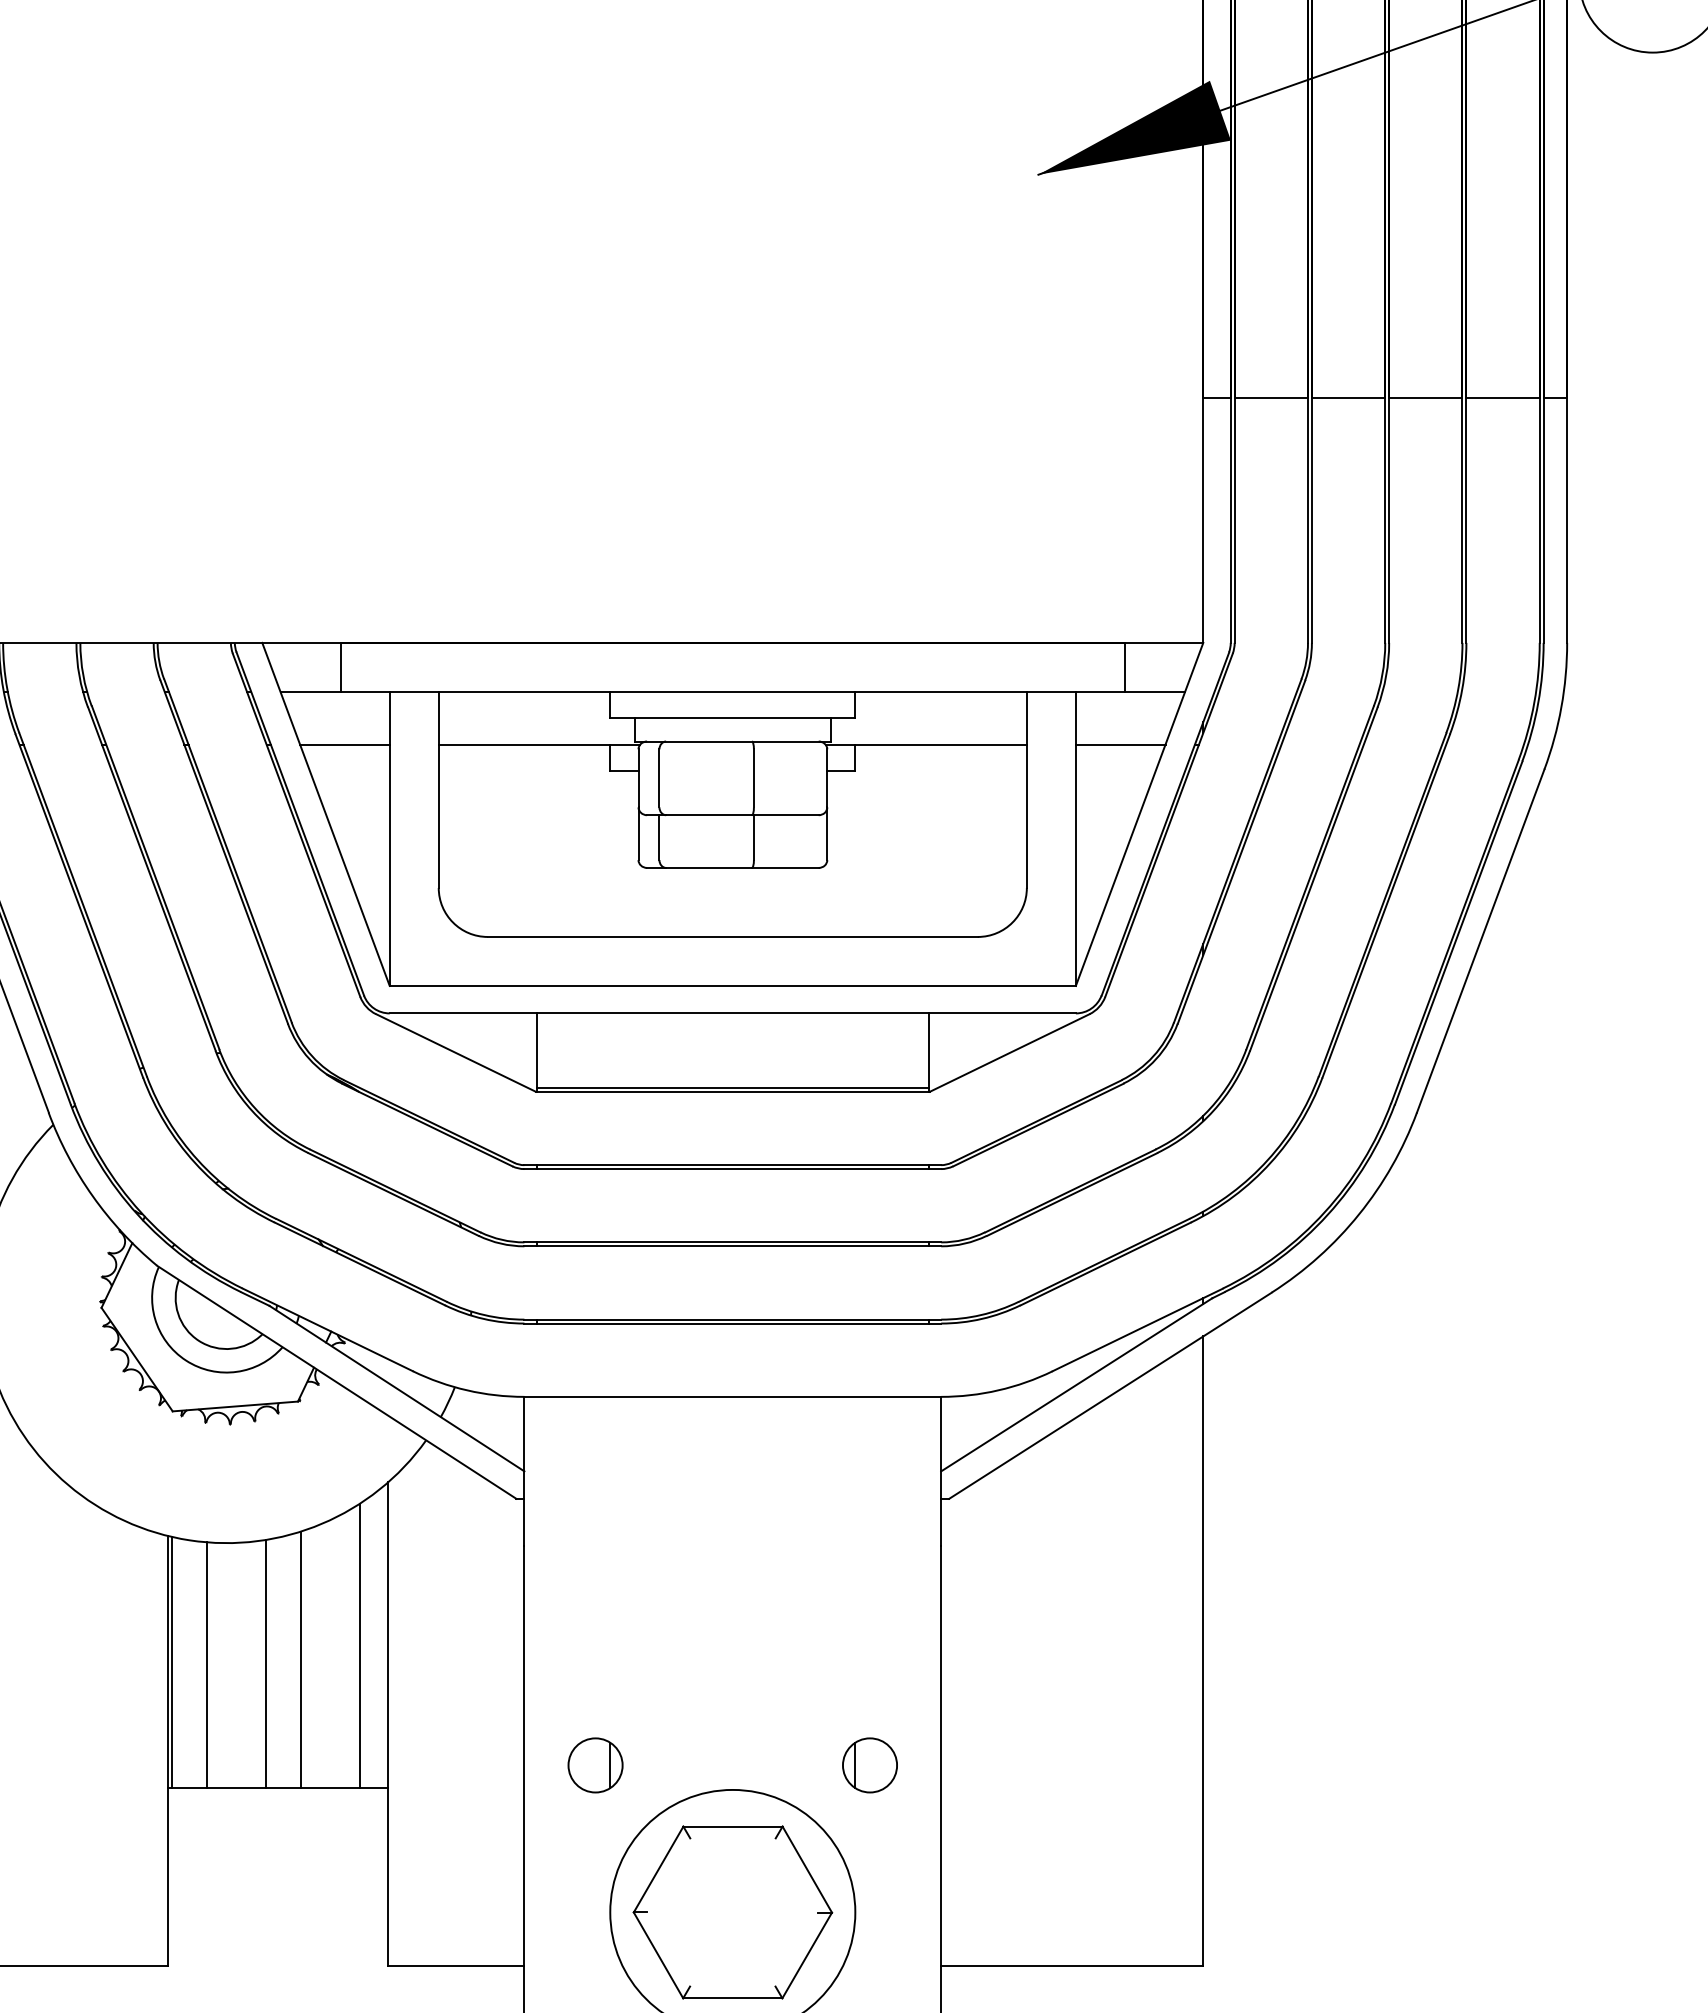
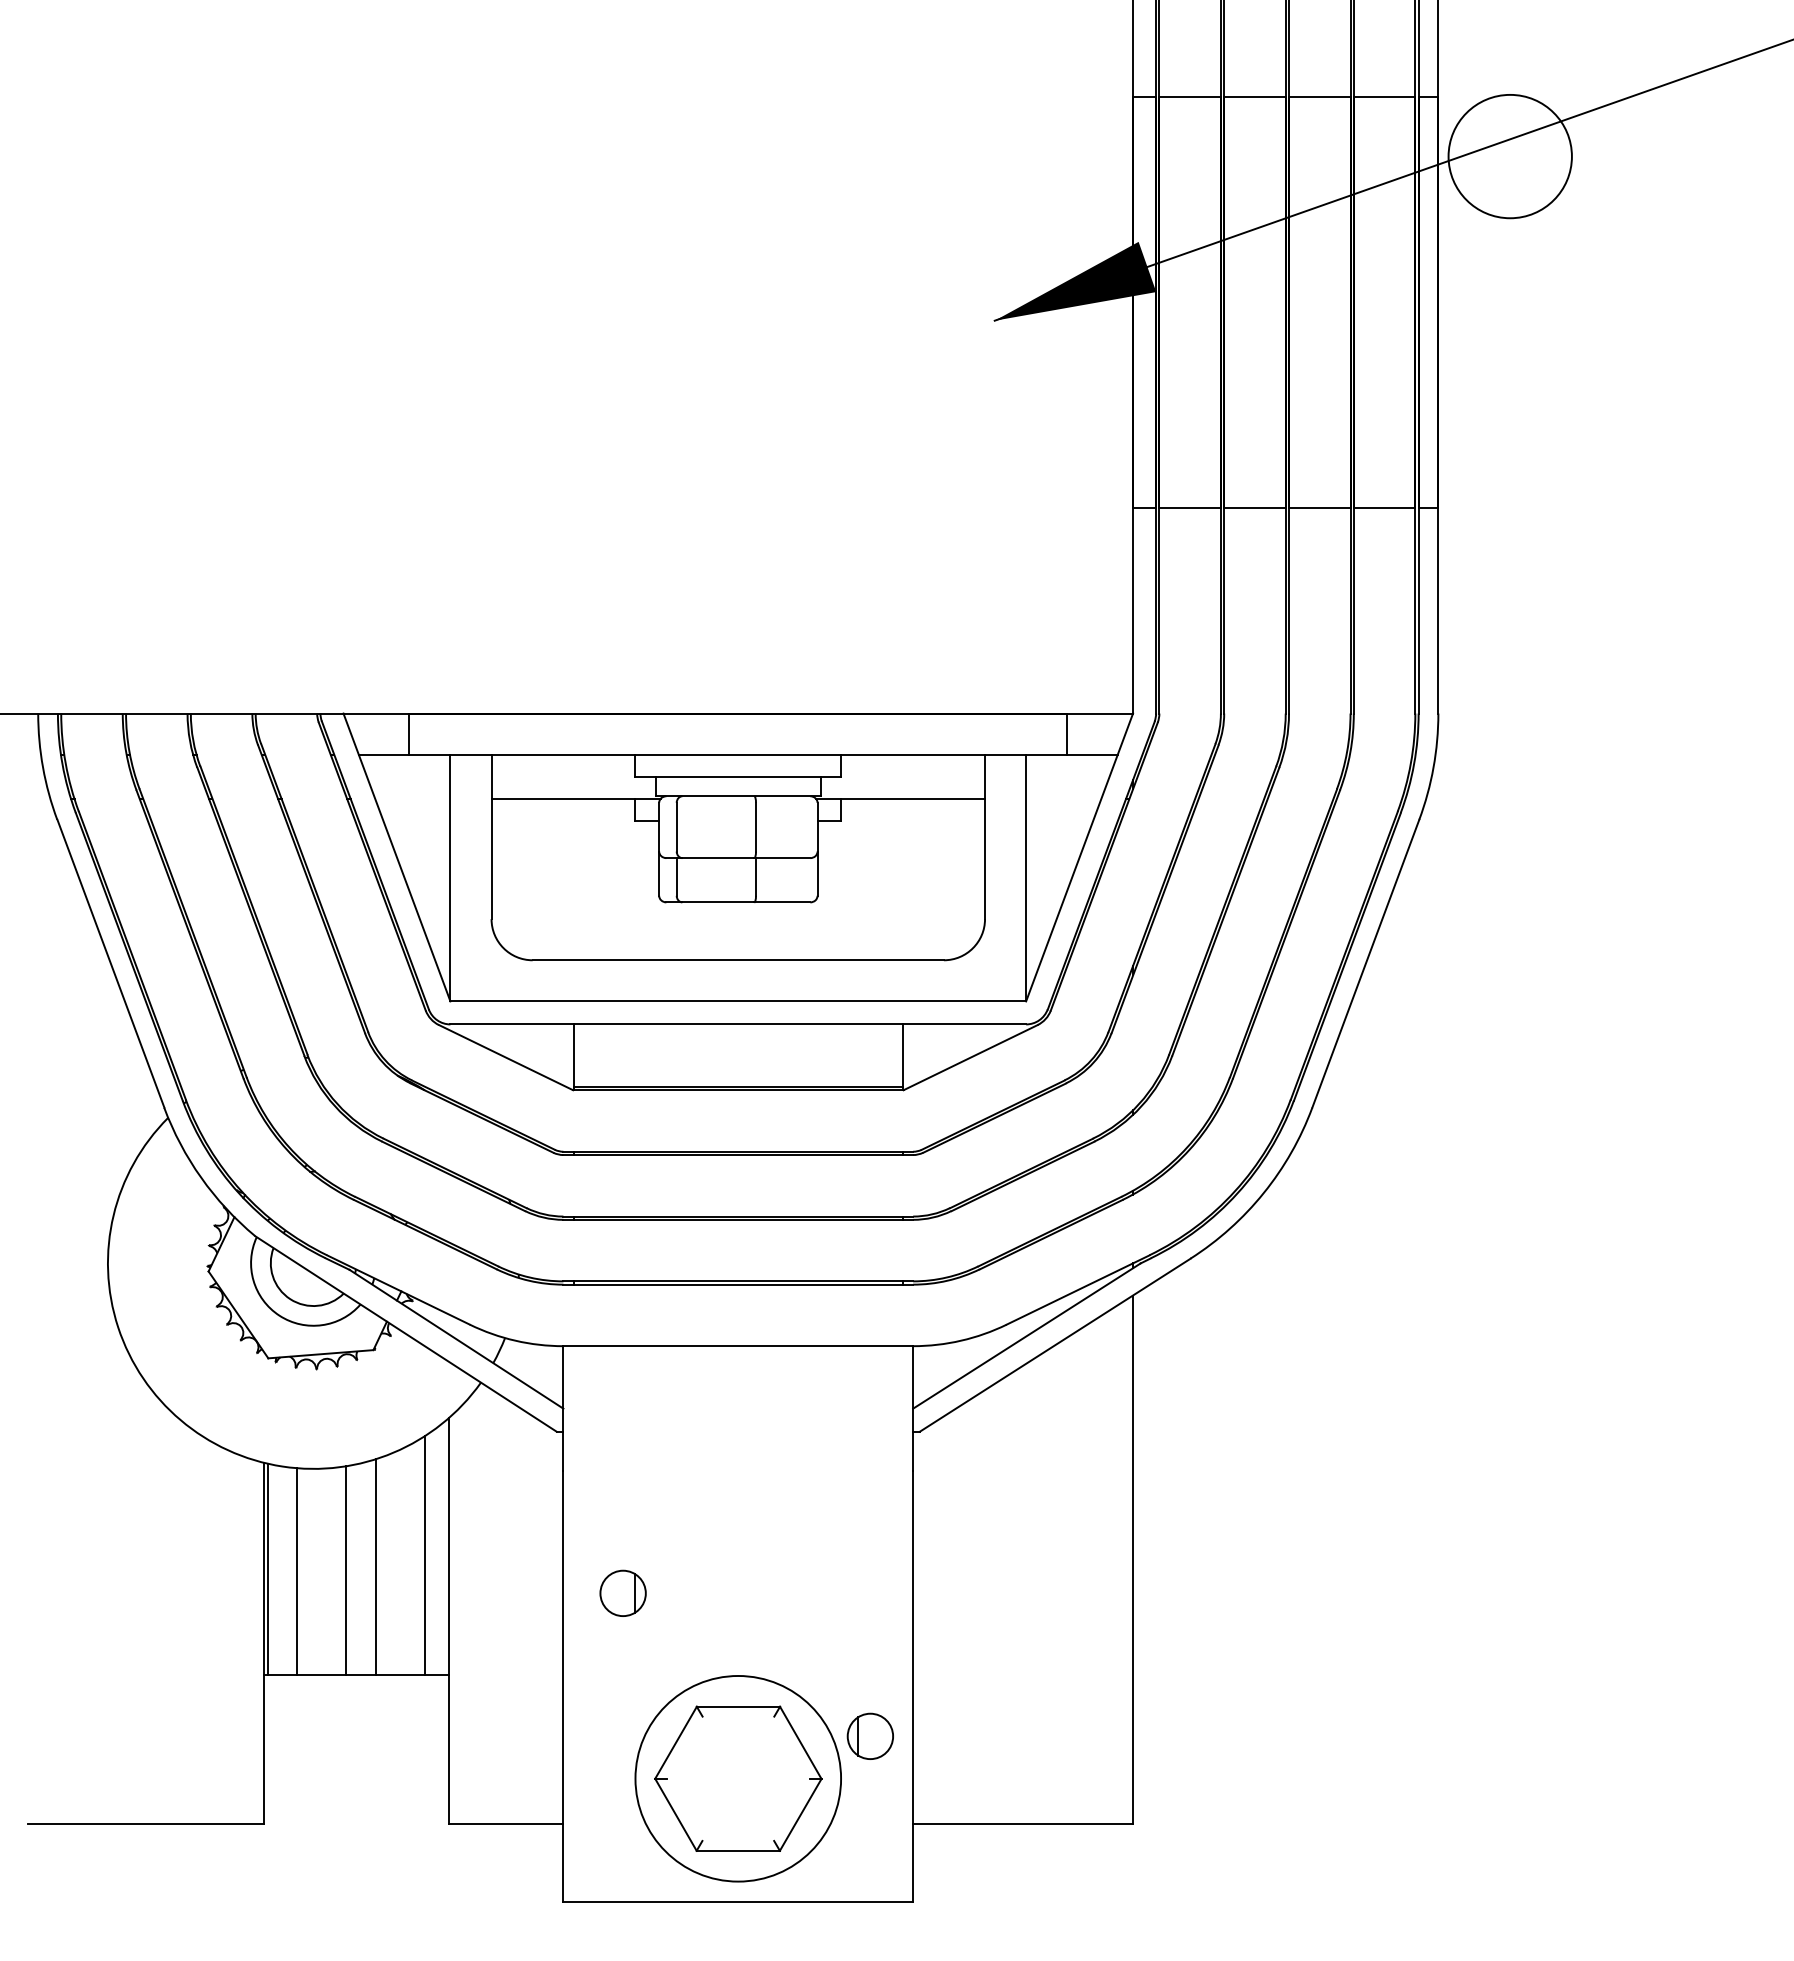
line: (344, 744) -> (412, 798), removed
line: (1120, 744) -> (1063, 798), removed
part: (594, 1764) -> (622, 1592), moved
part: (868, 1764) -> (869, 1735), moved

